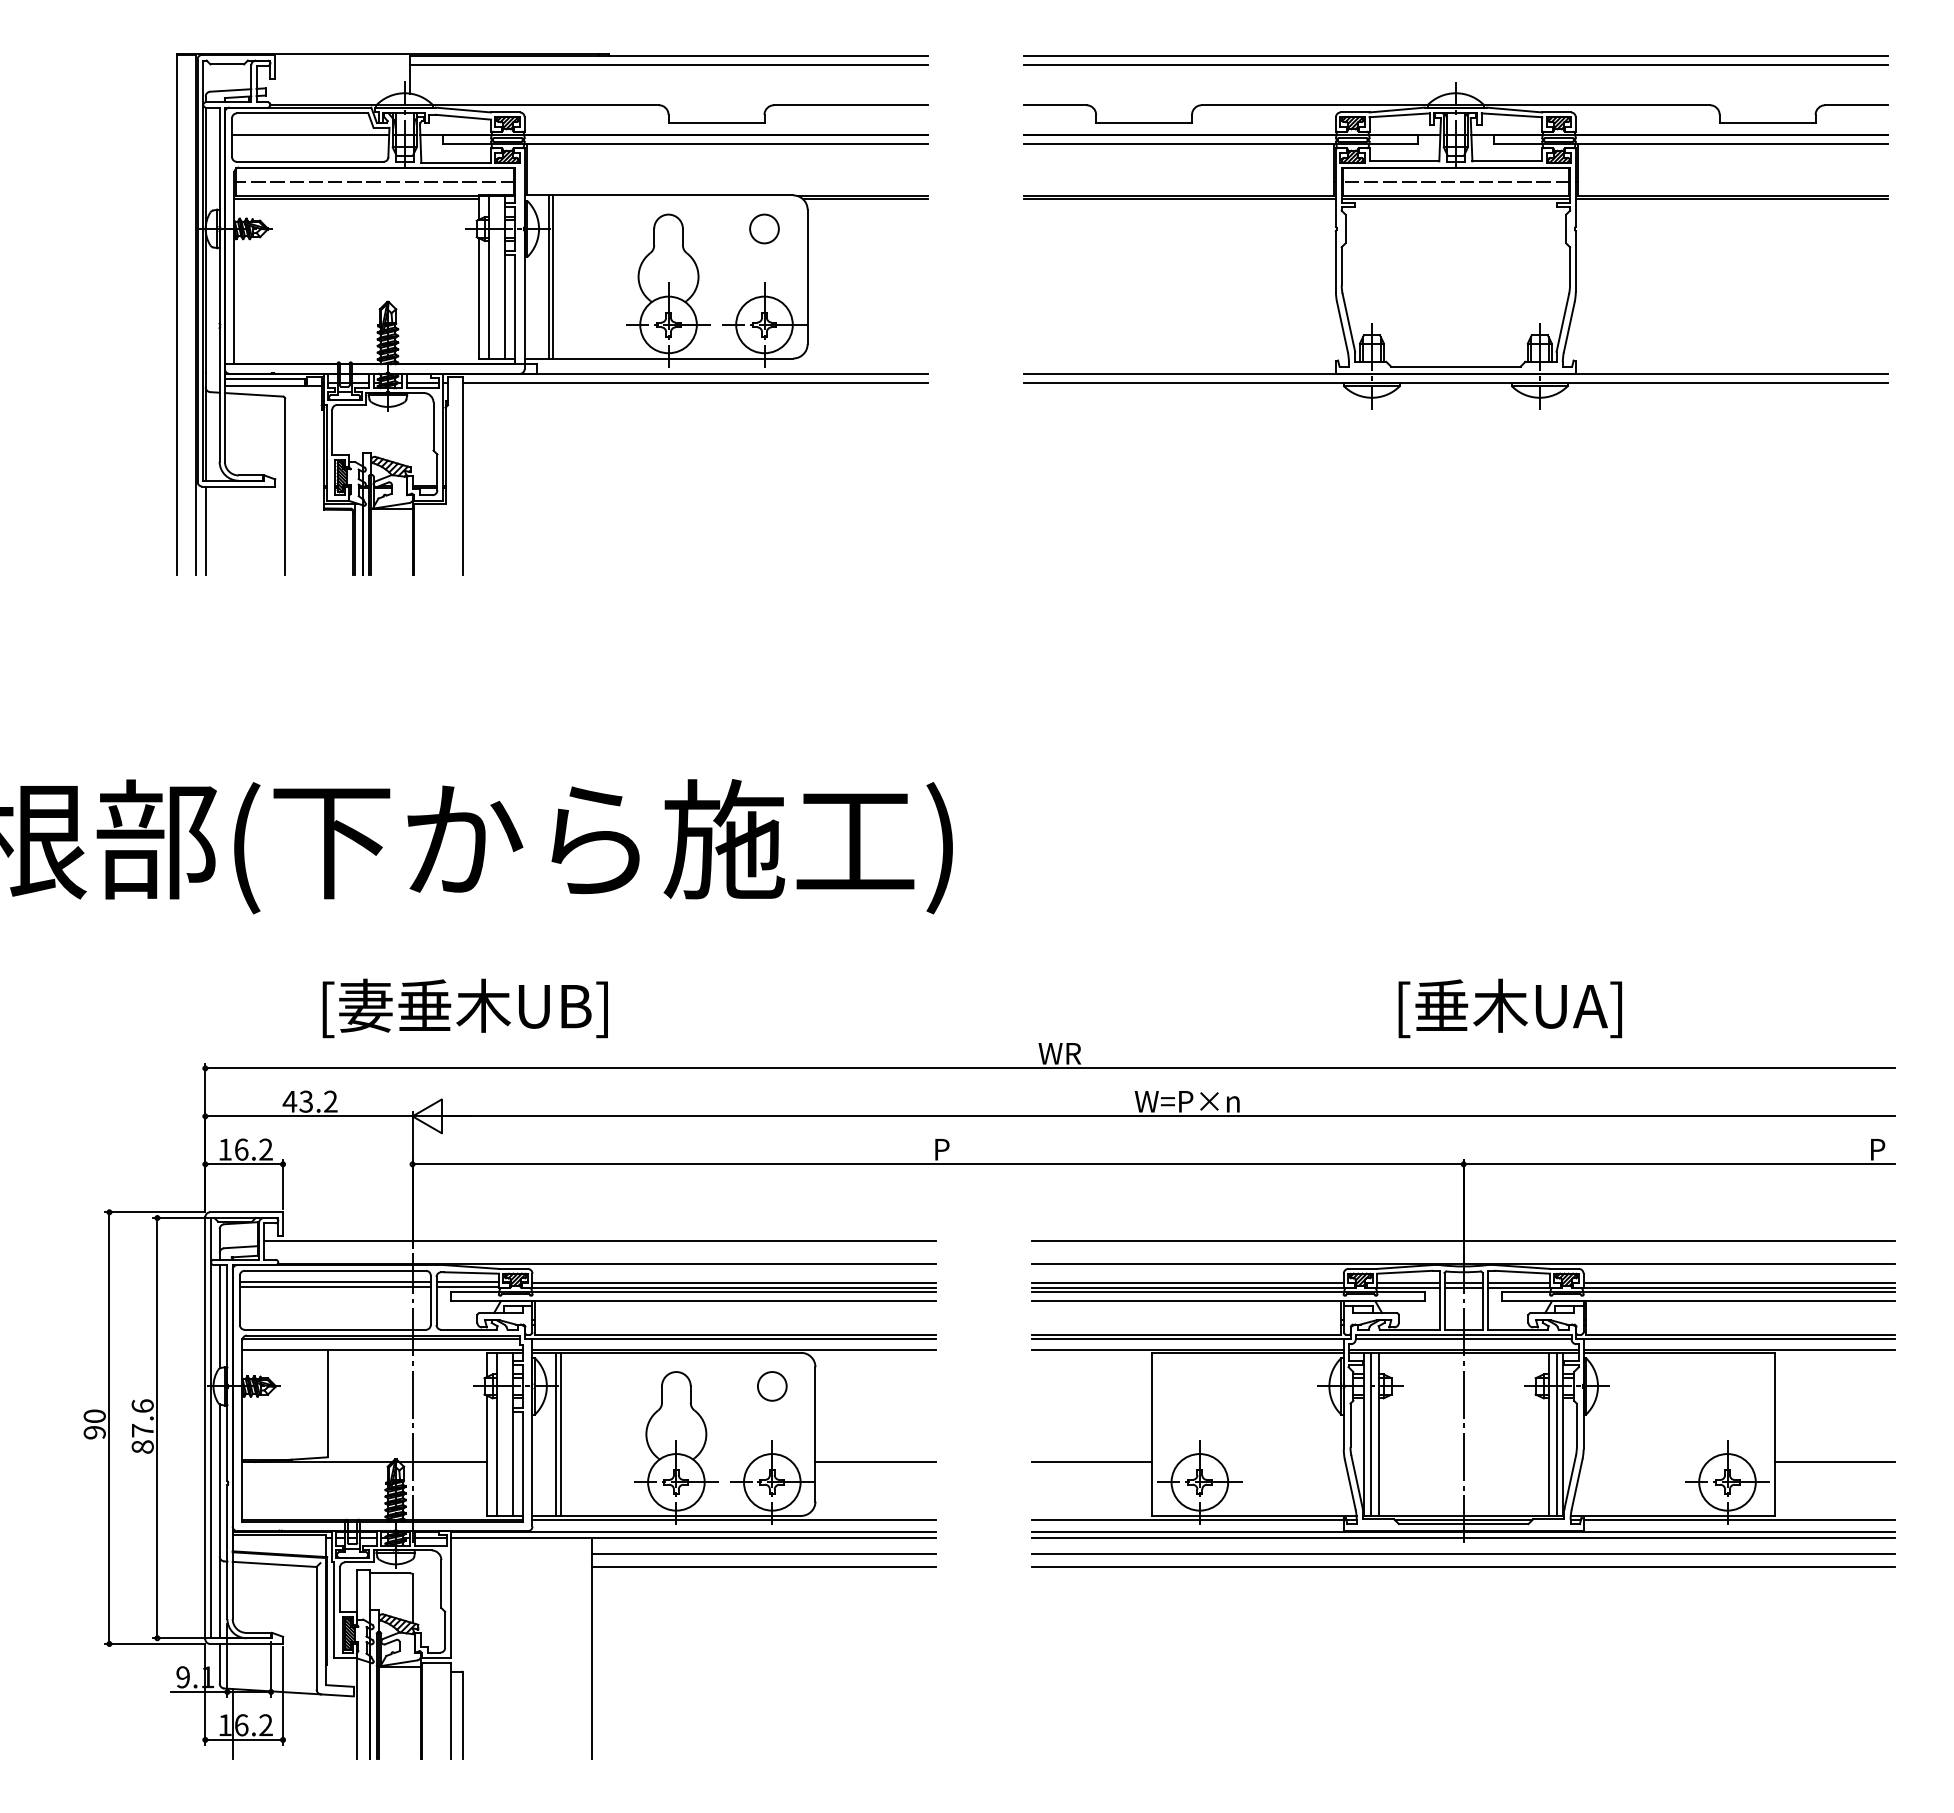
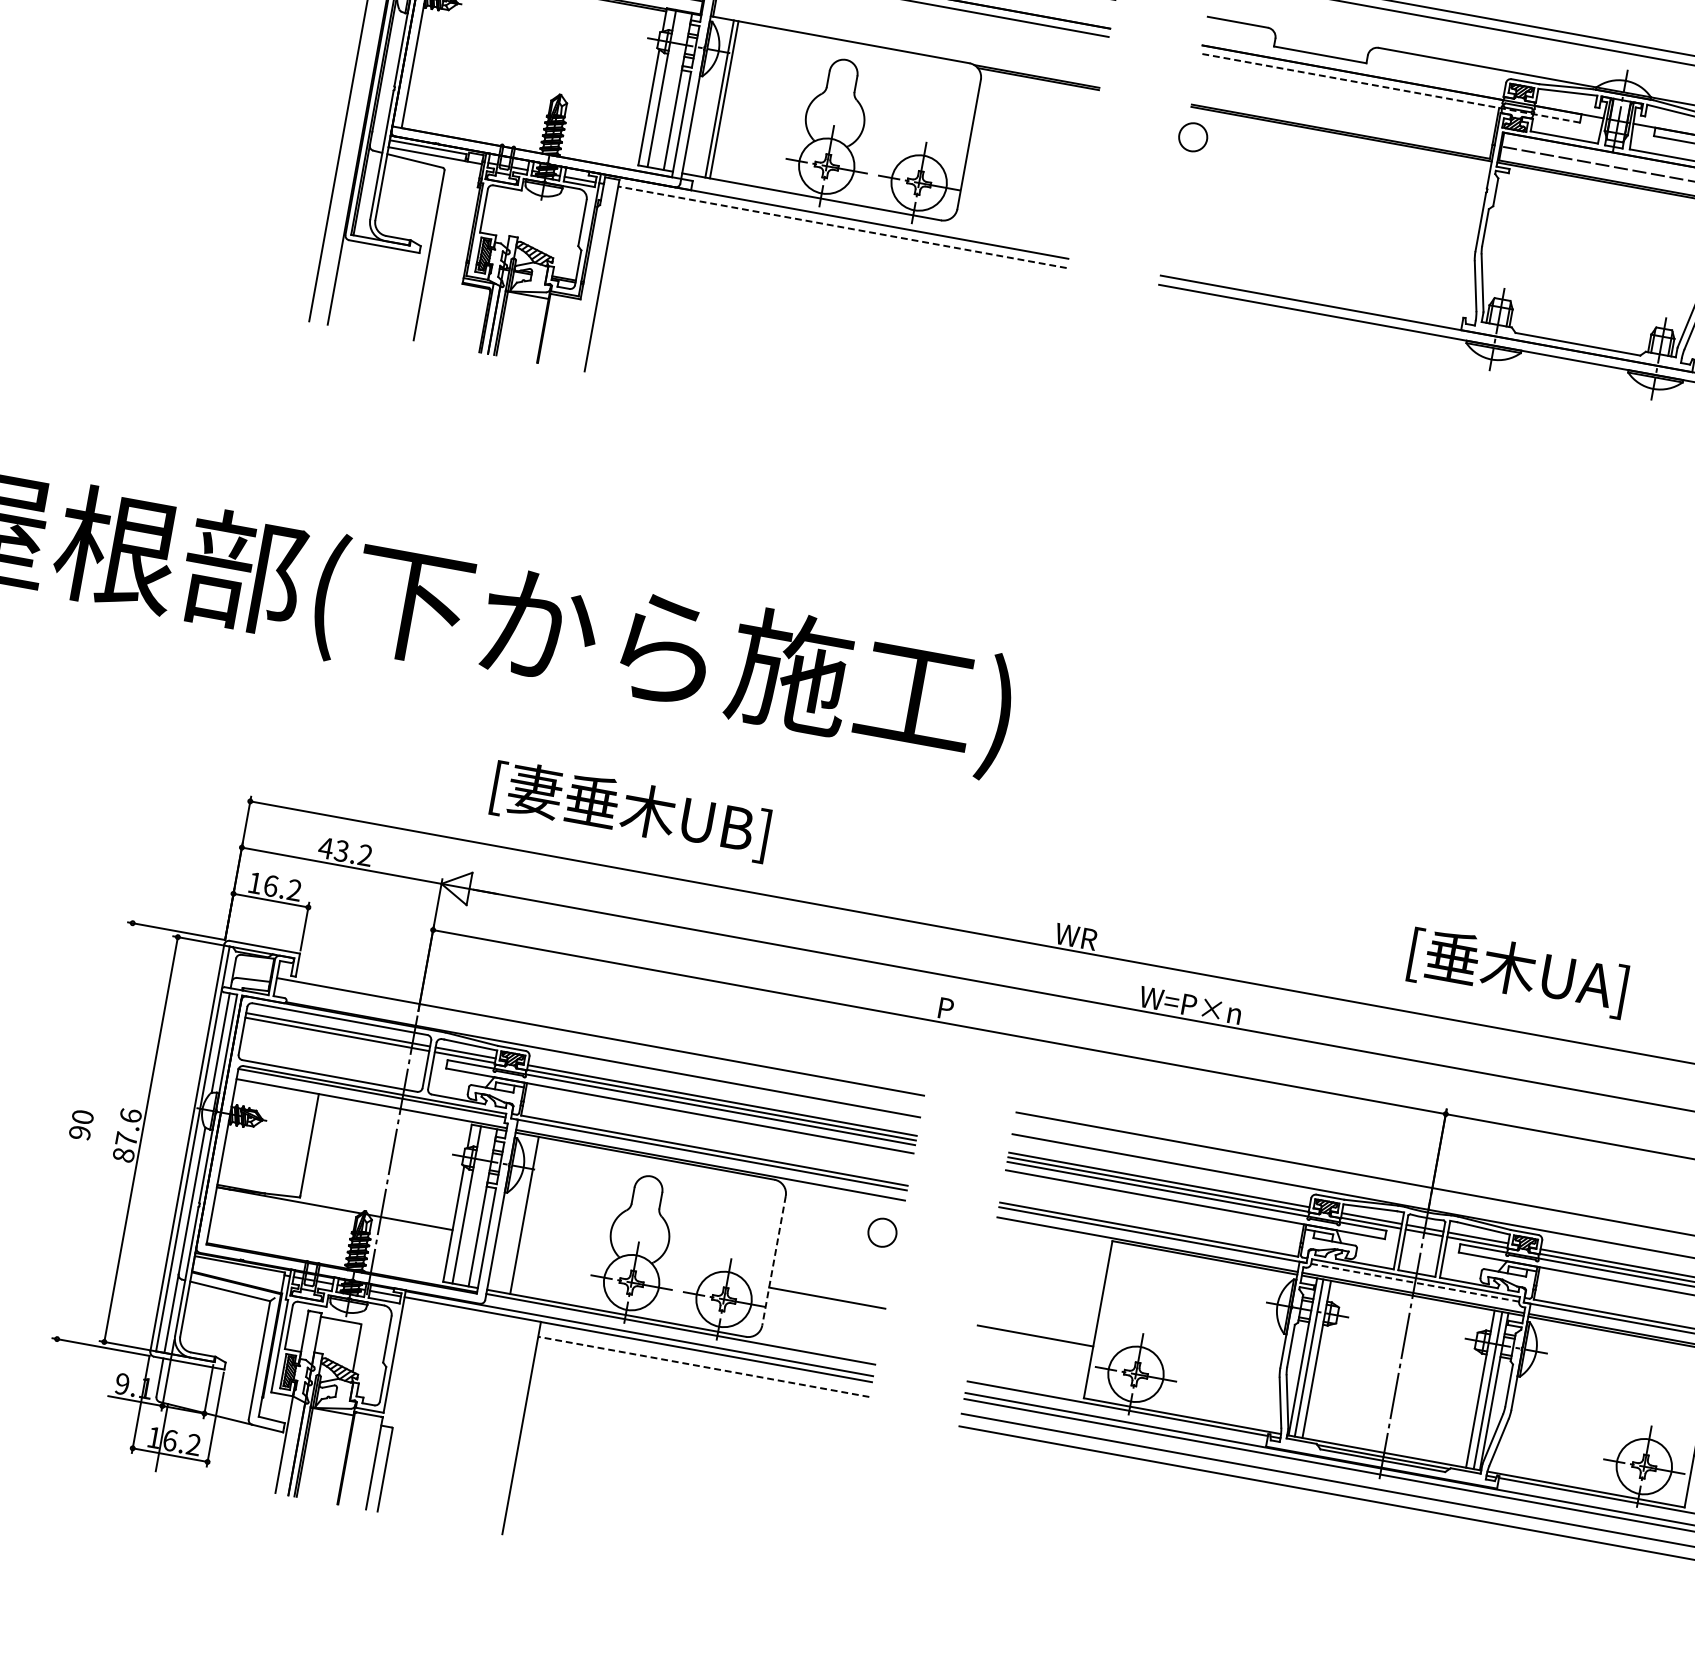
line: (1220, 143) -> (1390, 88), solid -> dashed
circle: (764, 228) -> (1193, 136), moved
line: (695, 383) -> (842, 227), solid -> dashed
line: (205, 530) -> (344, 283), removed
text: (464, 1008) -> (629, 810), moved
line: (1463, 1339) -> (1414, 1282), solid -> dashed
circle: (772, 1386) -> (882, 1232), moved
line: (109, 1427) -> (95, 1130), removed
line: (561, 1433) -> (529, 1215), removed
line: (815, 1434) -> (774, 1260), solid -> dashed
line: (764, 1553) -> (704, 1366), solid -> dashed
line: (764, 1566) -> (701, 1379), removed

